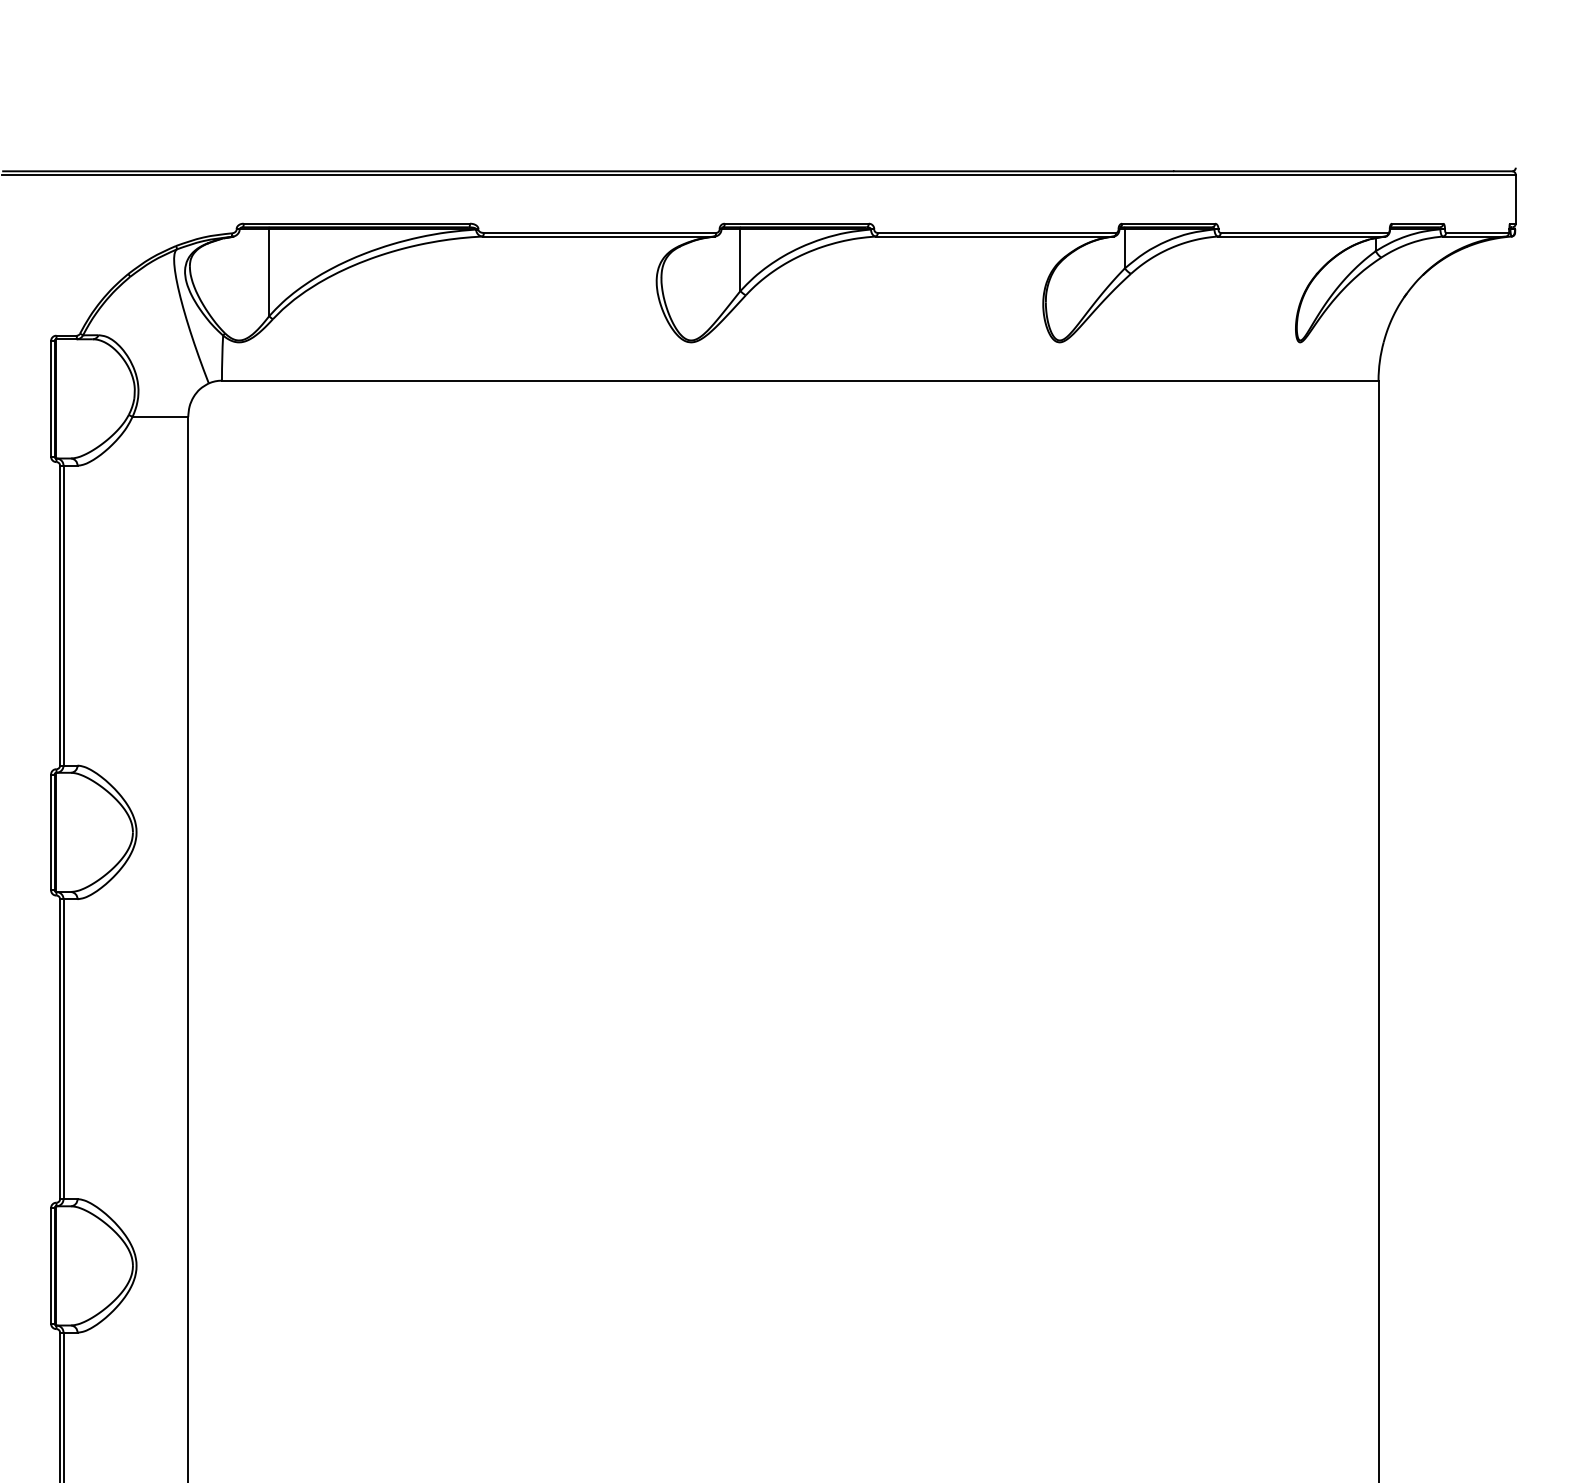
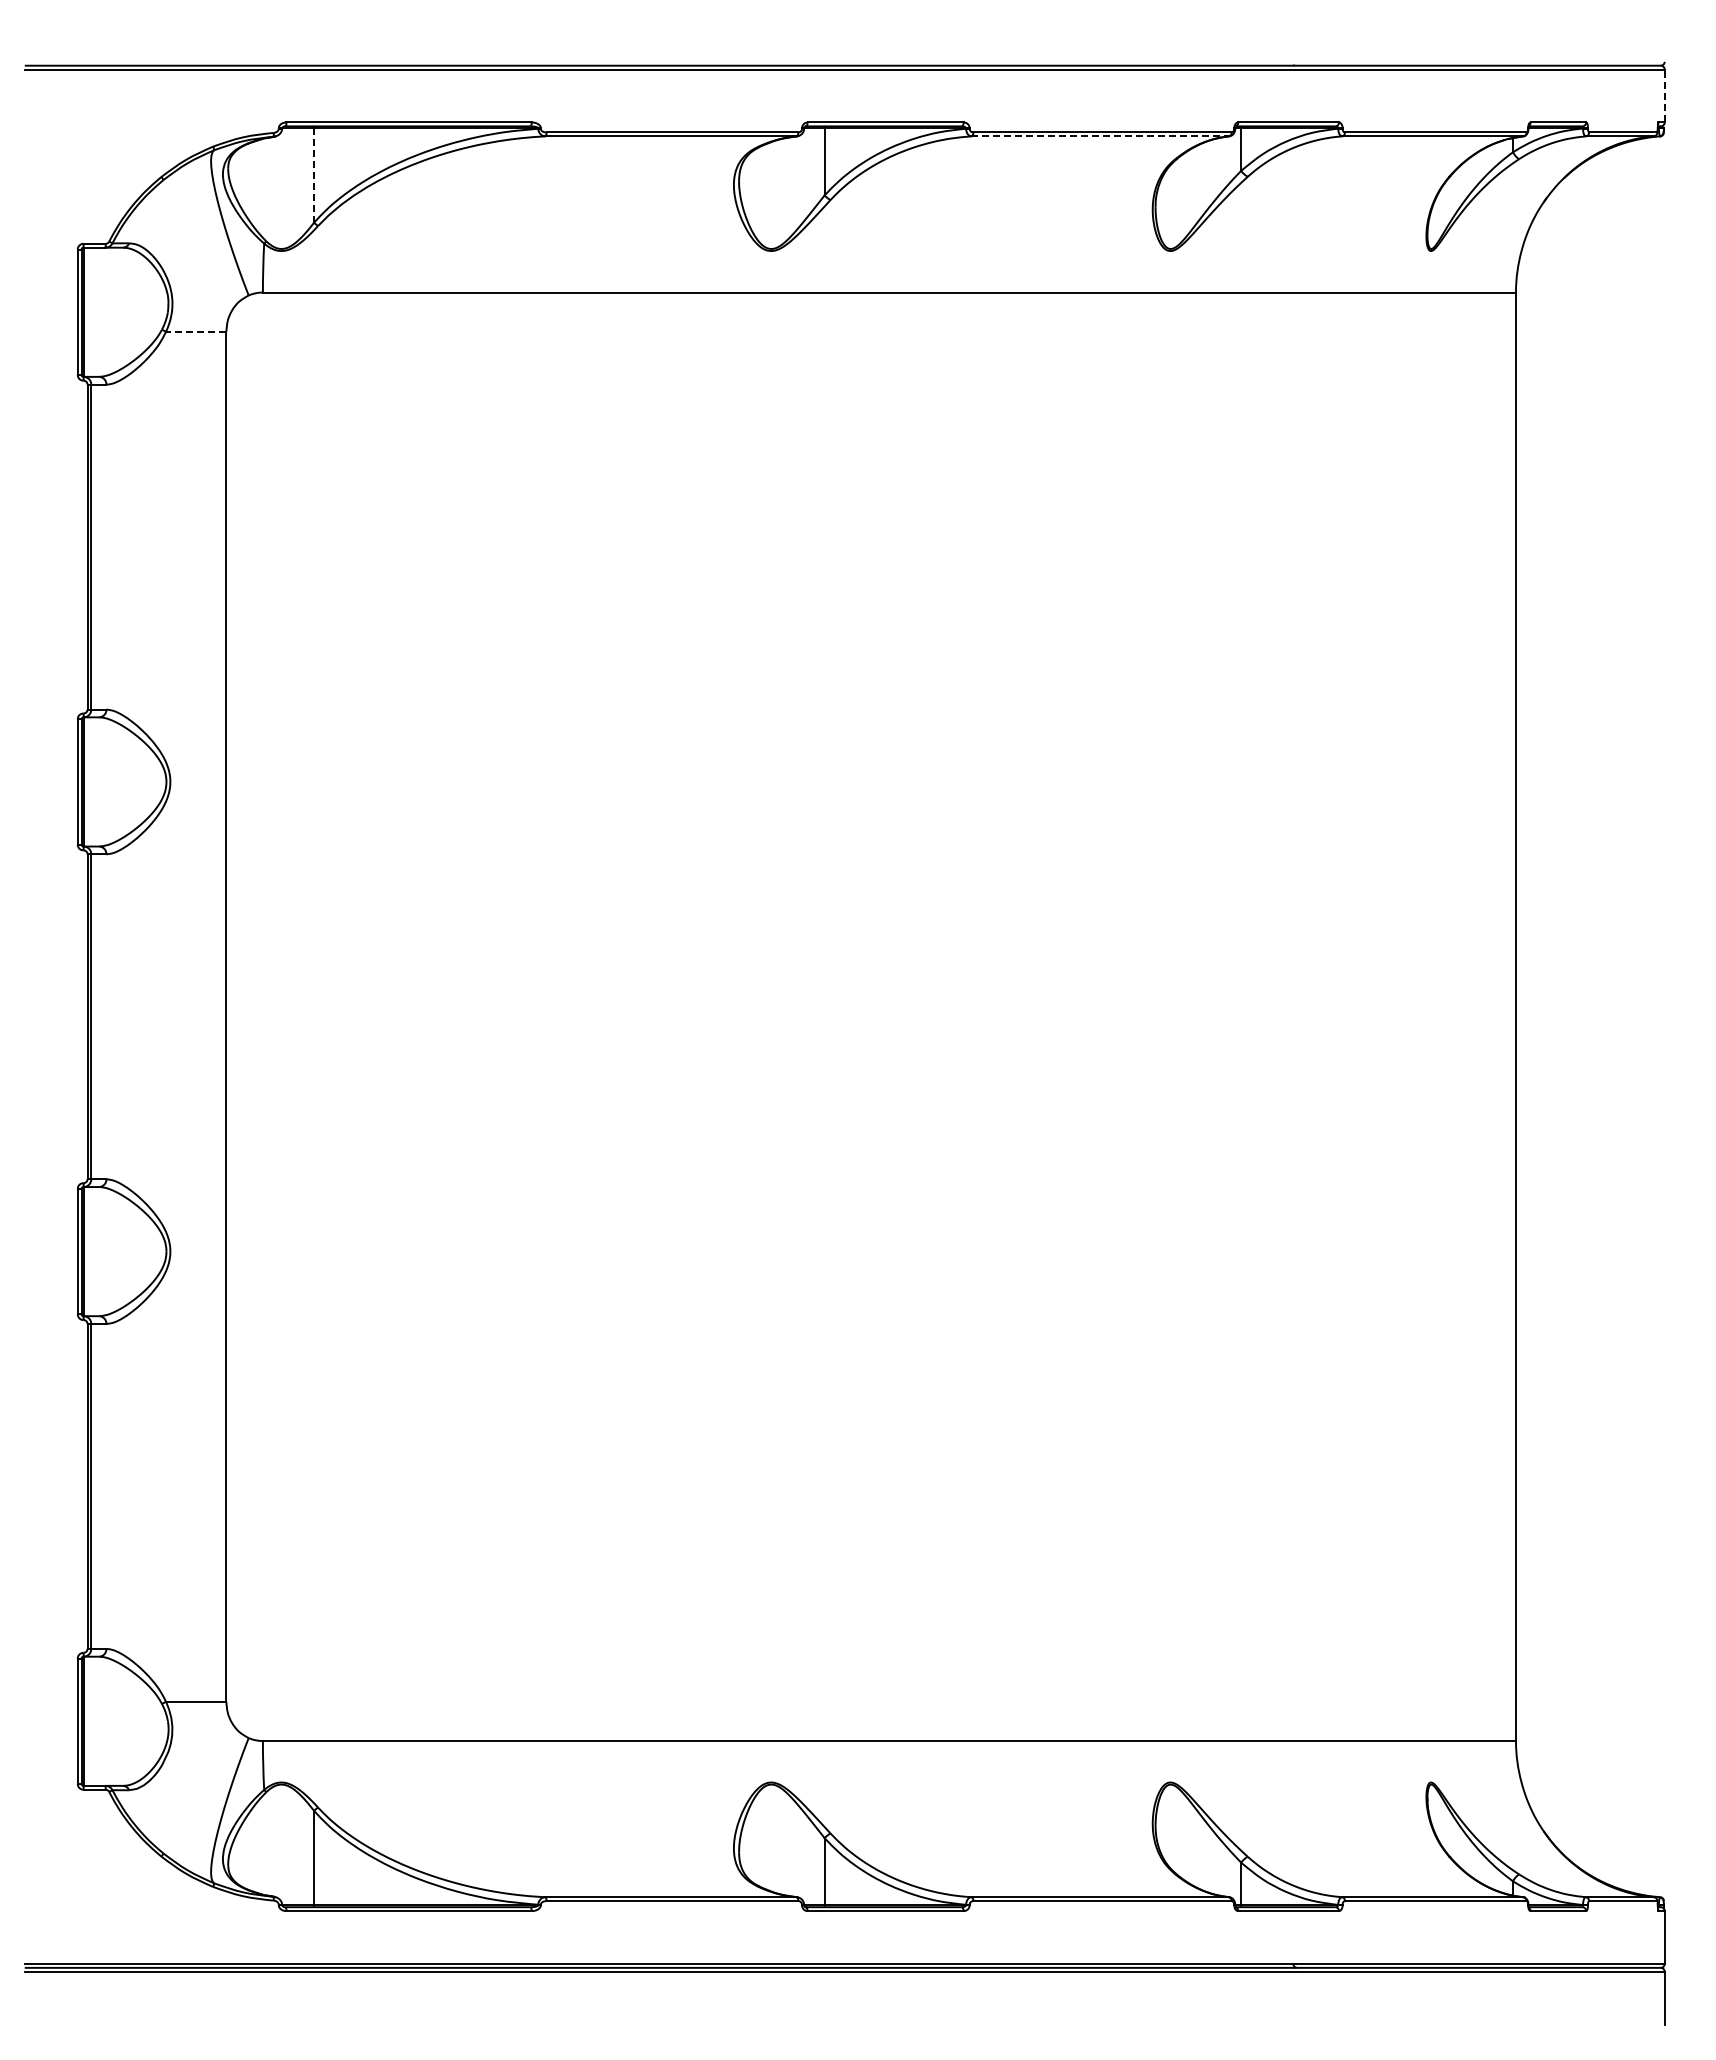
line: (1515, 198) -> (1664, 95), solid -> dashed
line: (995, 236) -> (1100, 136), solid -> dashed
line: (269, 272) -> (314, 175), solid -> dashed
line: (159, 416) -> (195, 331), solid -> dashed

